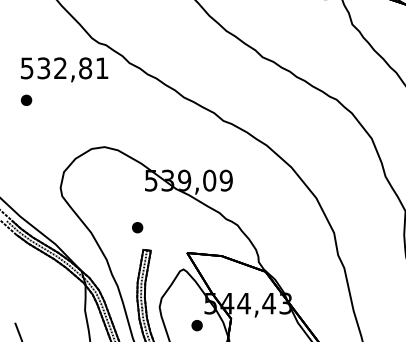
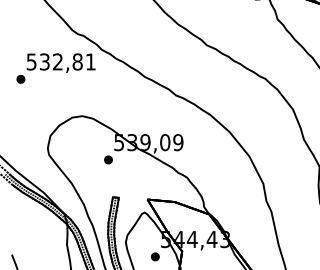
text: (64, 69) -> (61, 62), moved
part: (137, 227) -> (108, 159), moved

